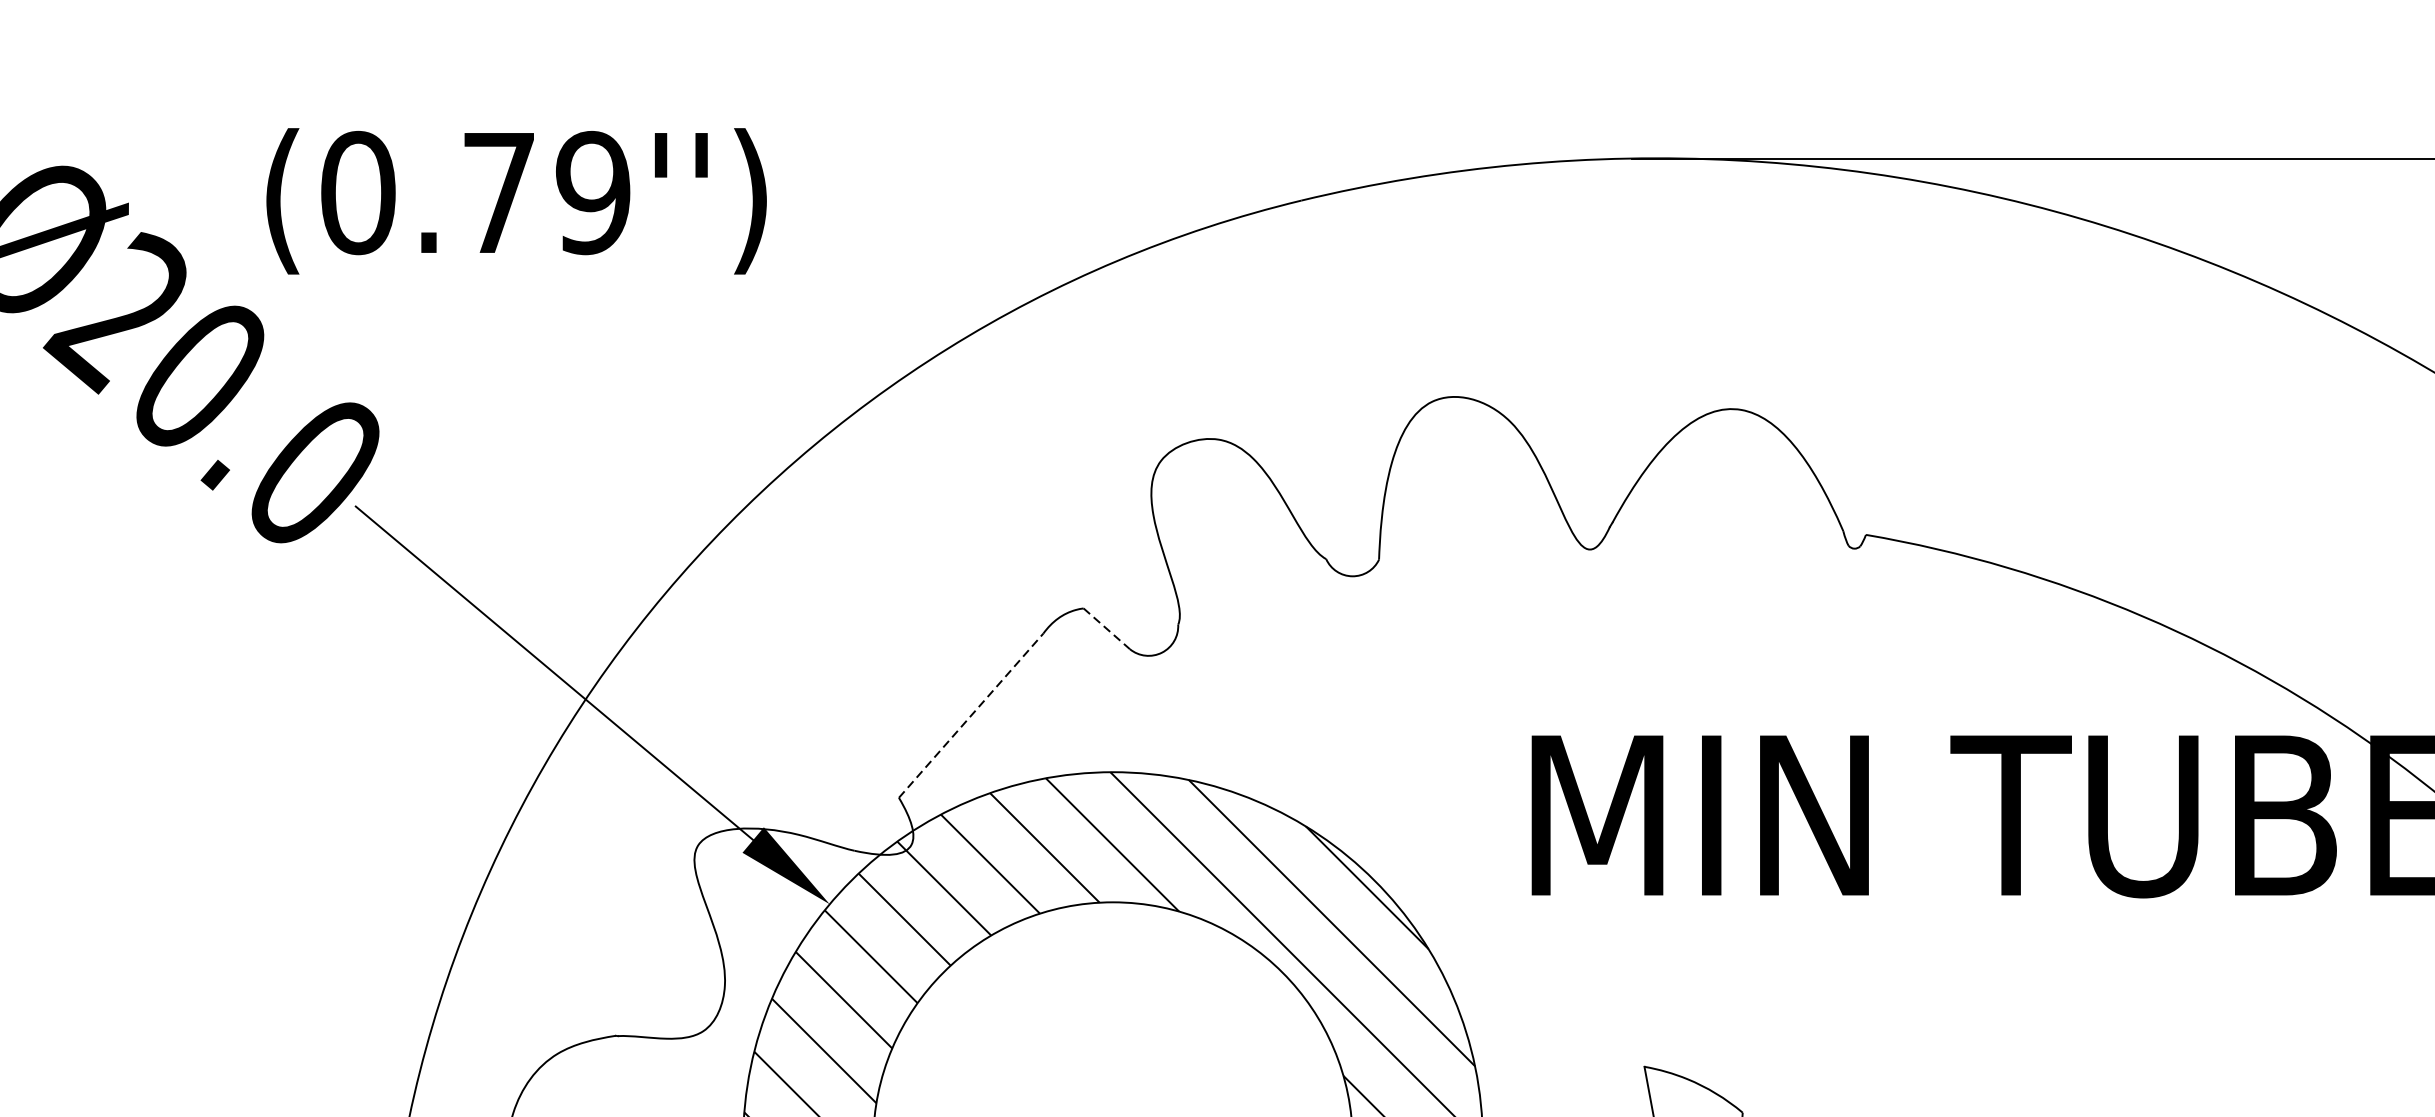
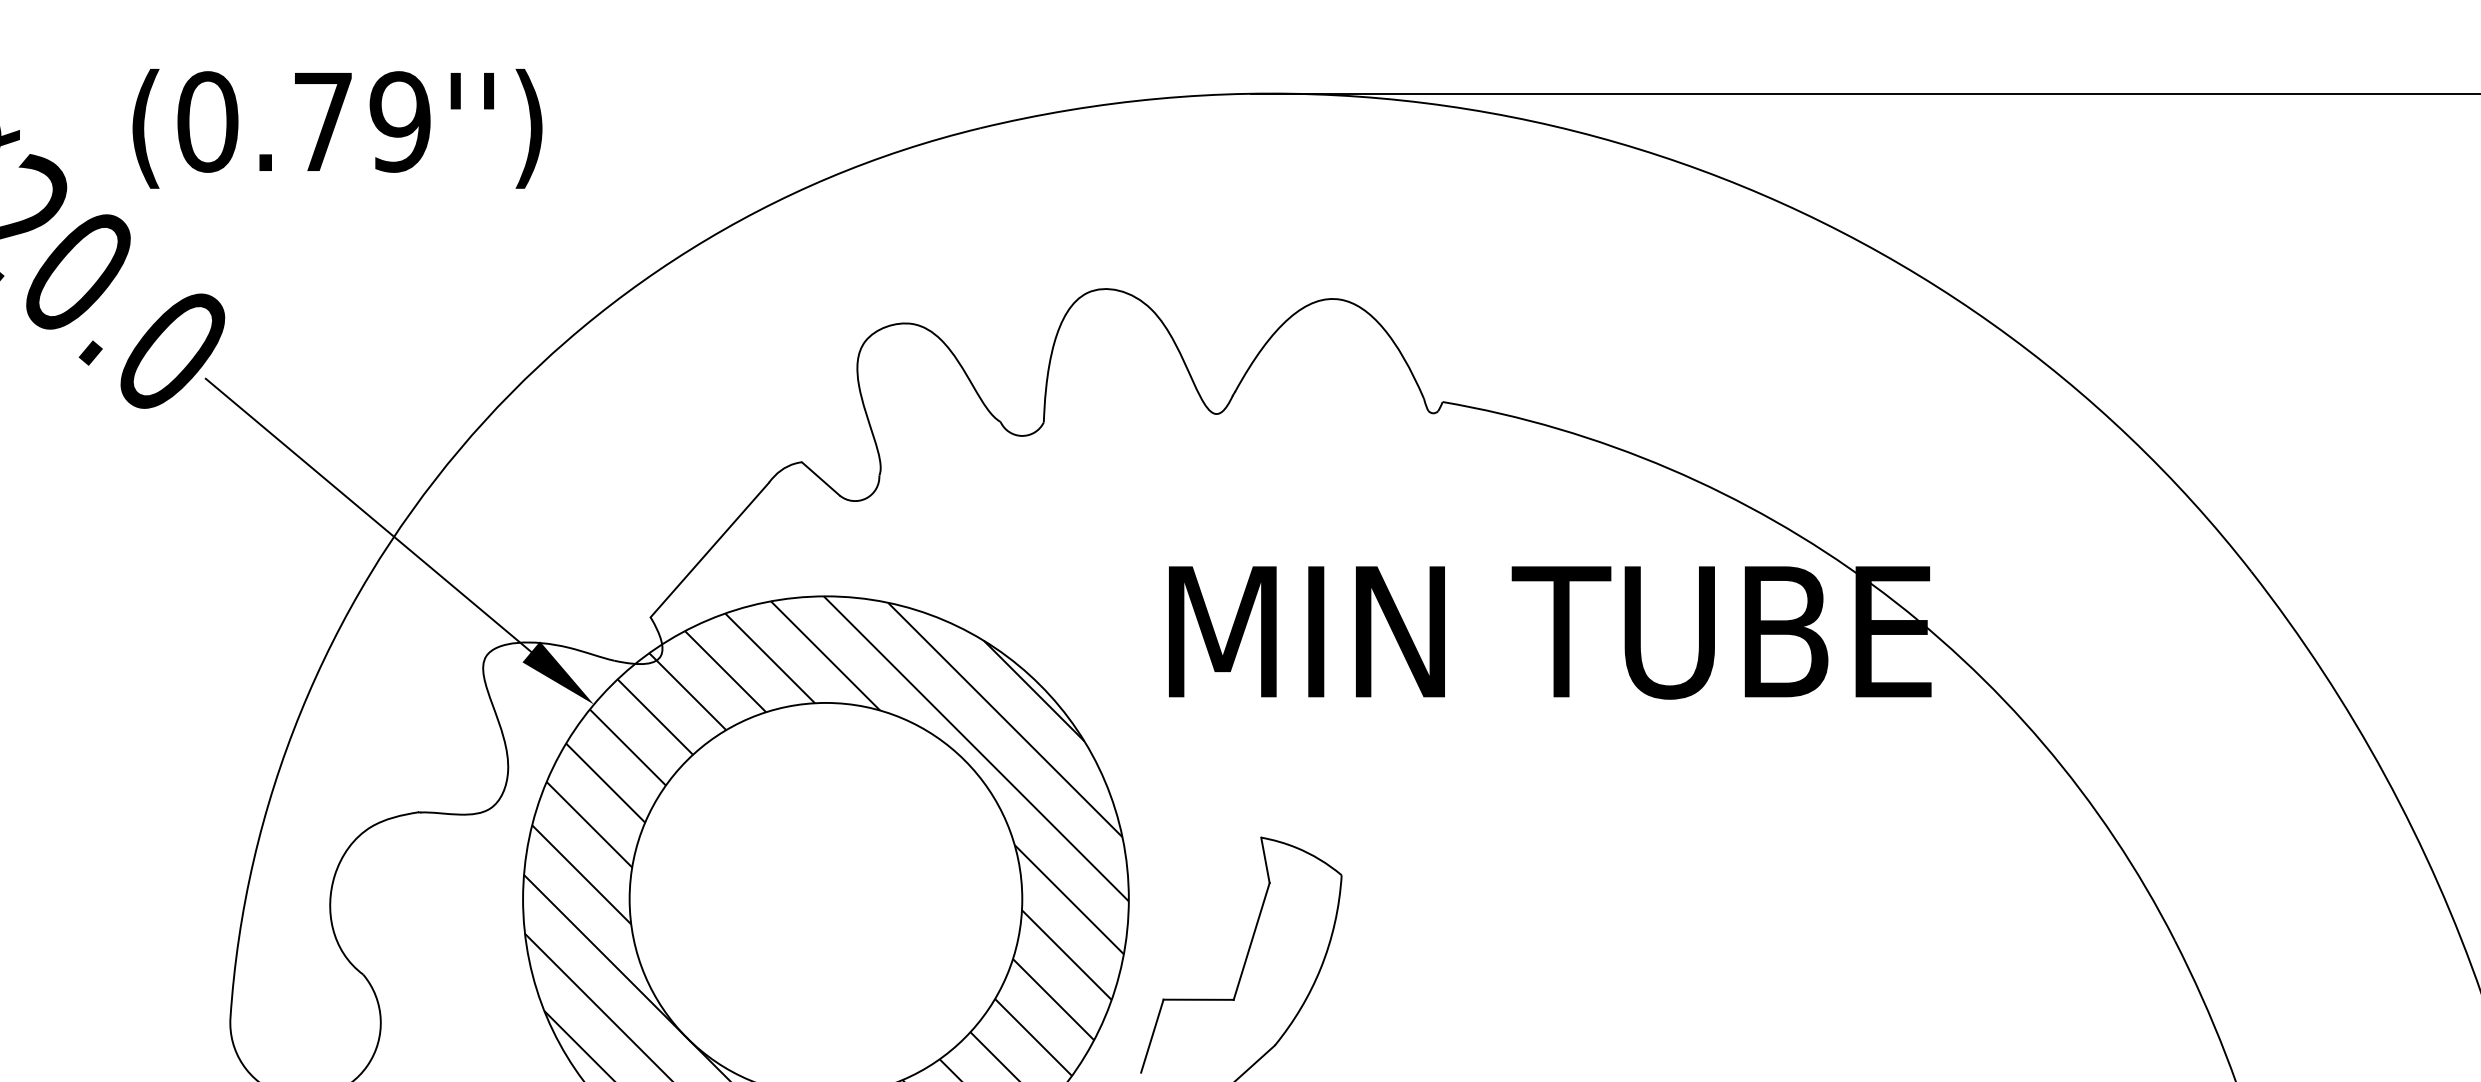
line: (1107, 629) -> (821, 479), dashed -> solid
line: (970, 716) -> (709, 550), dashed -> solid

